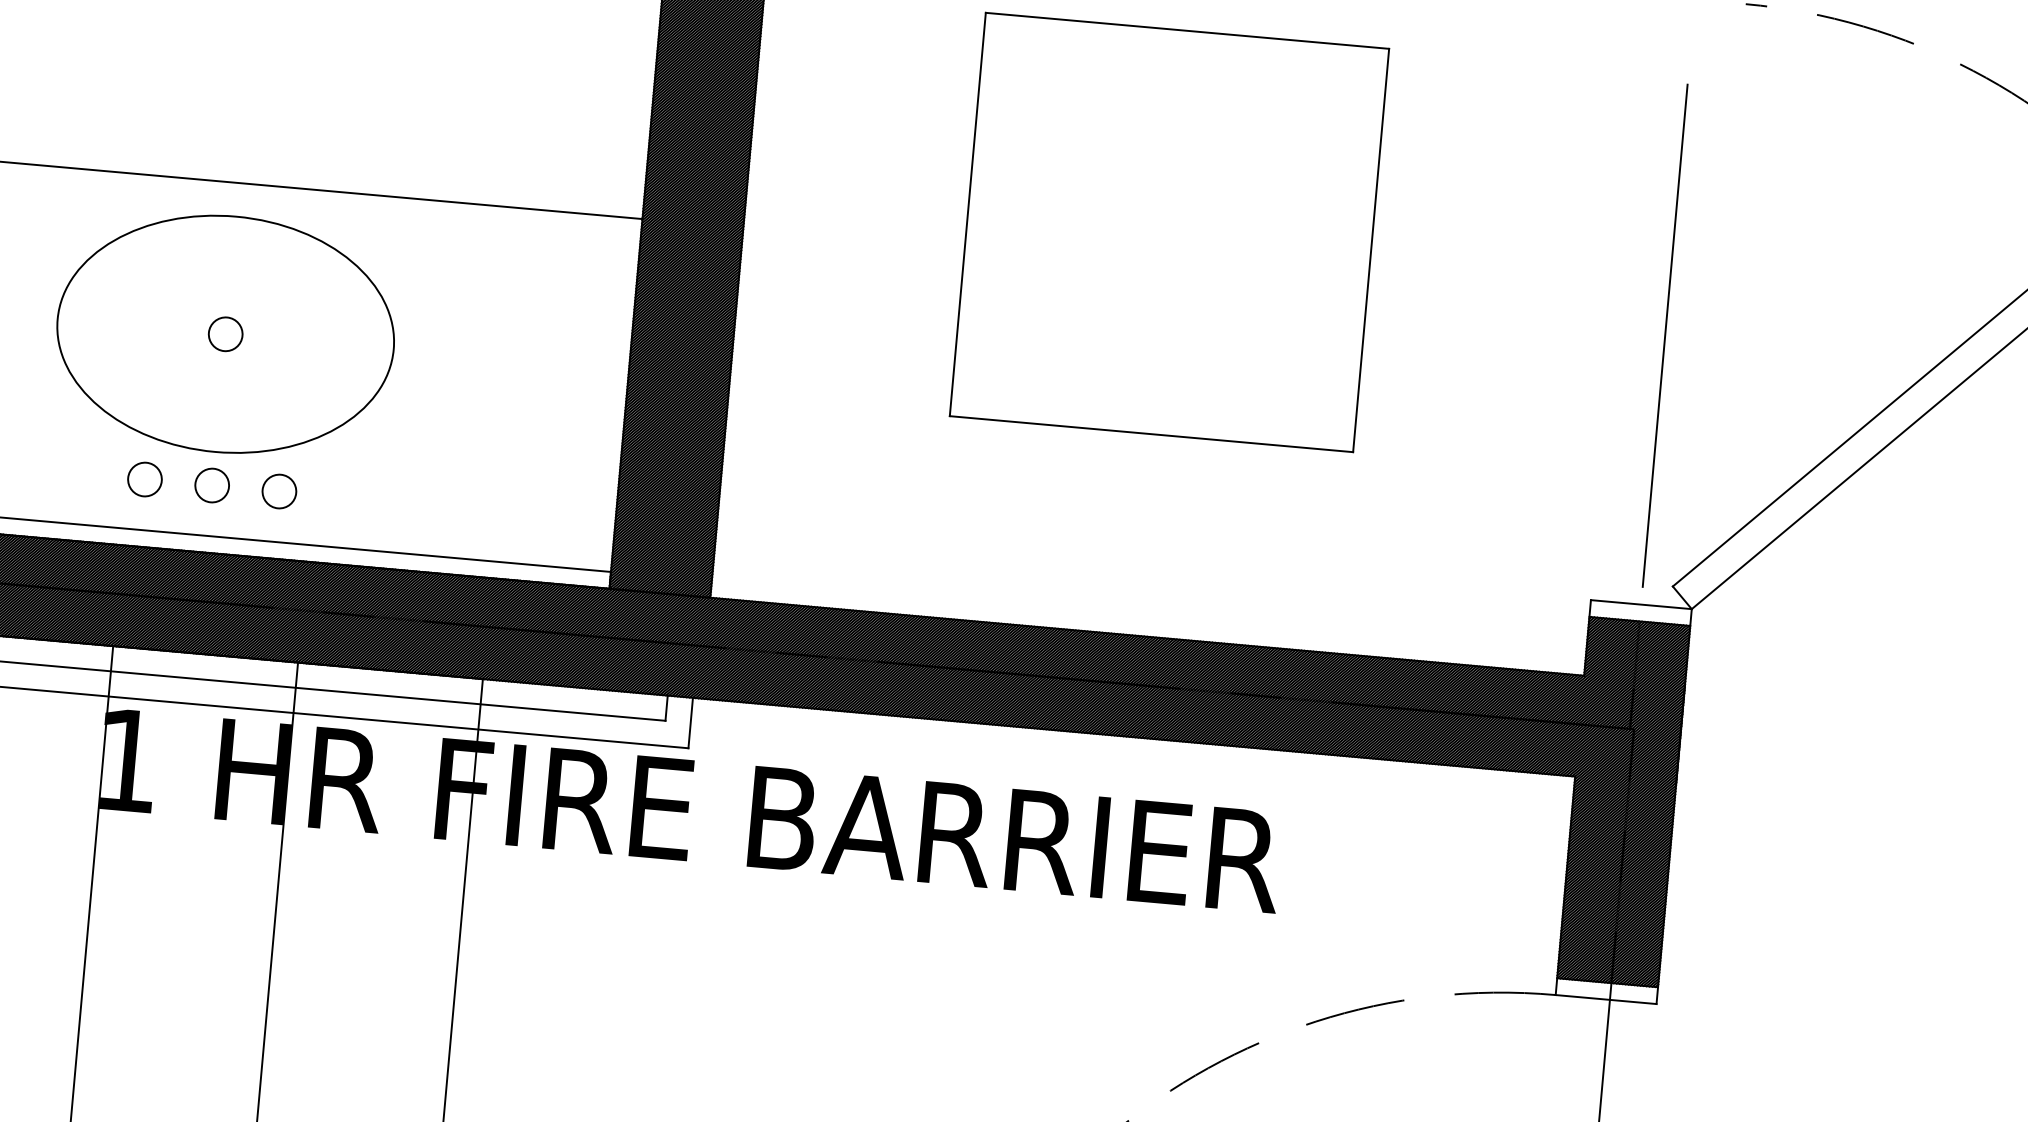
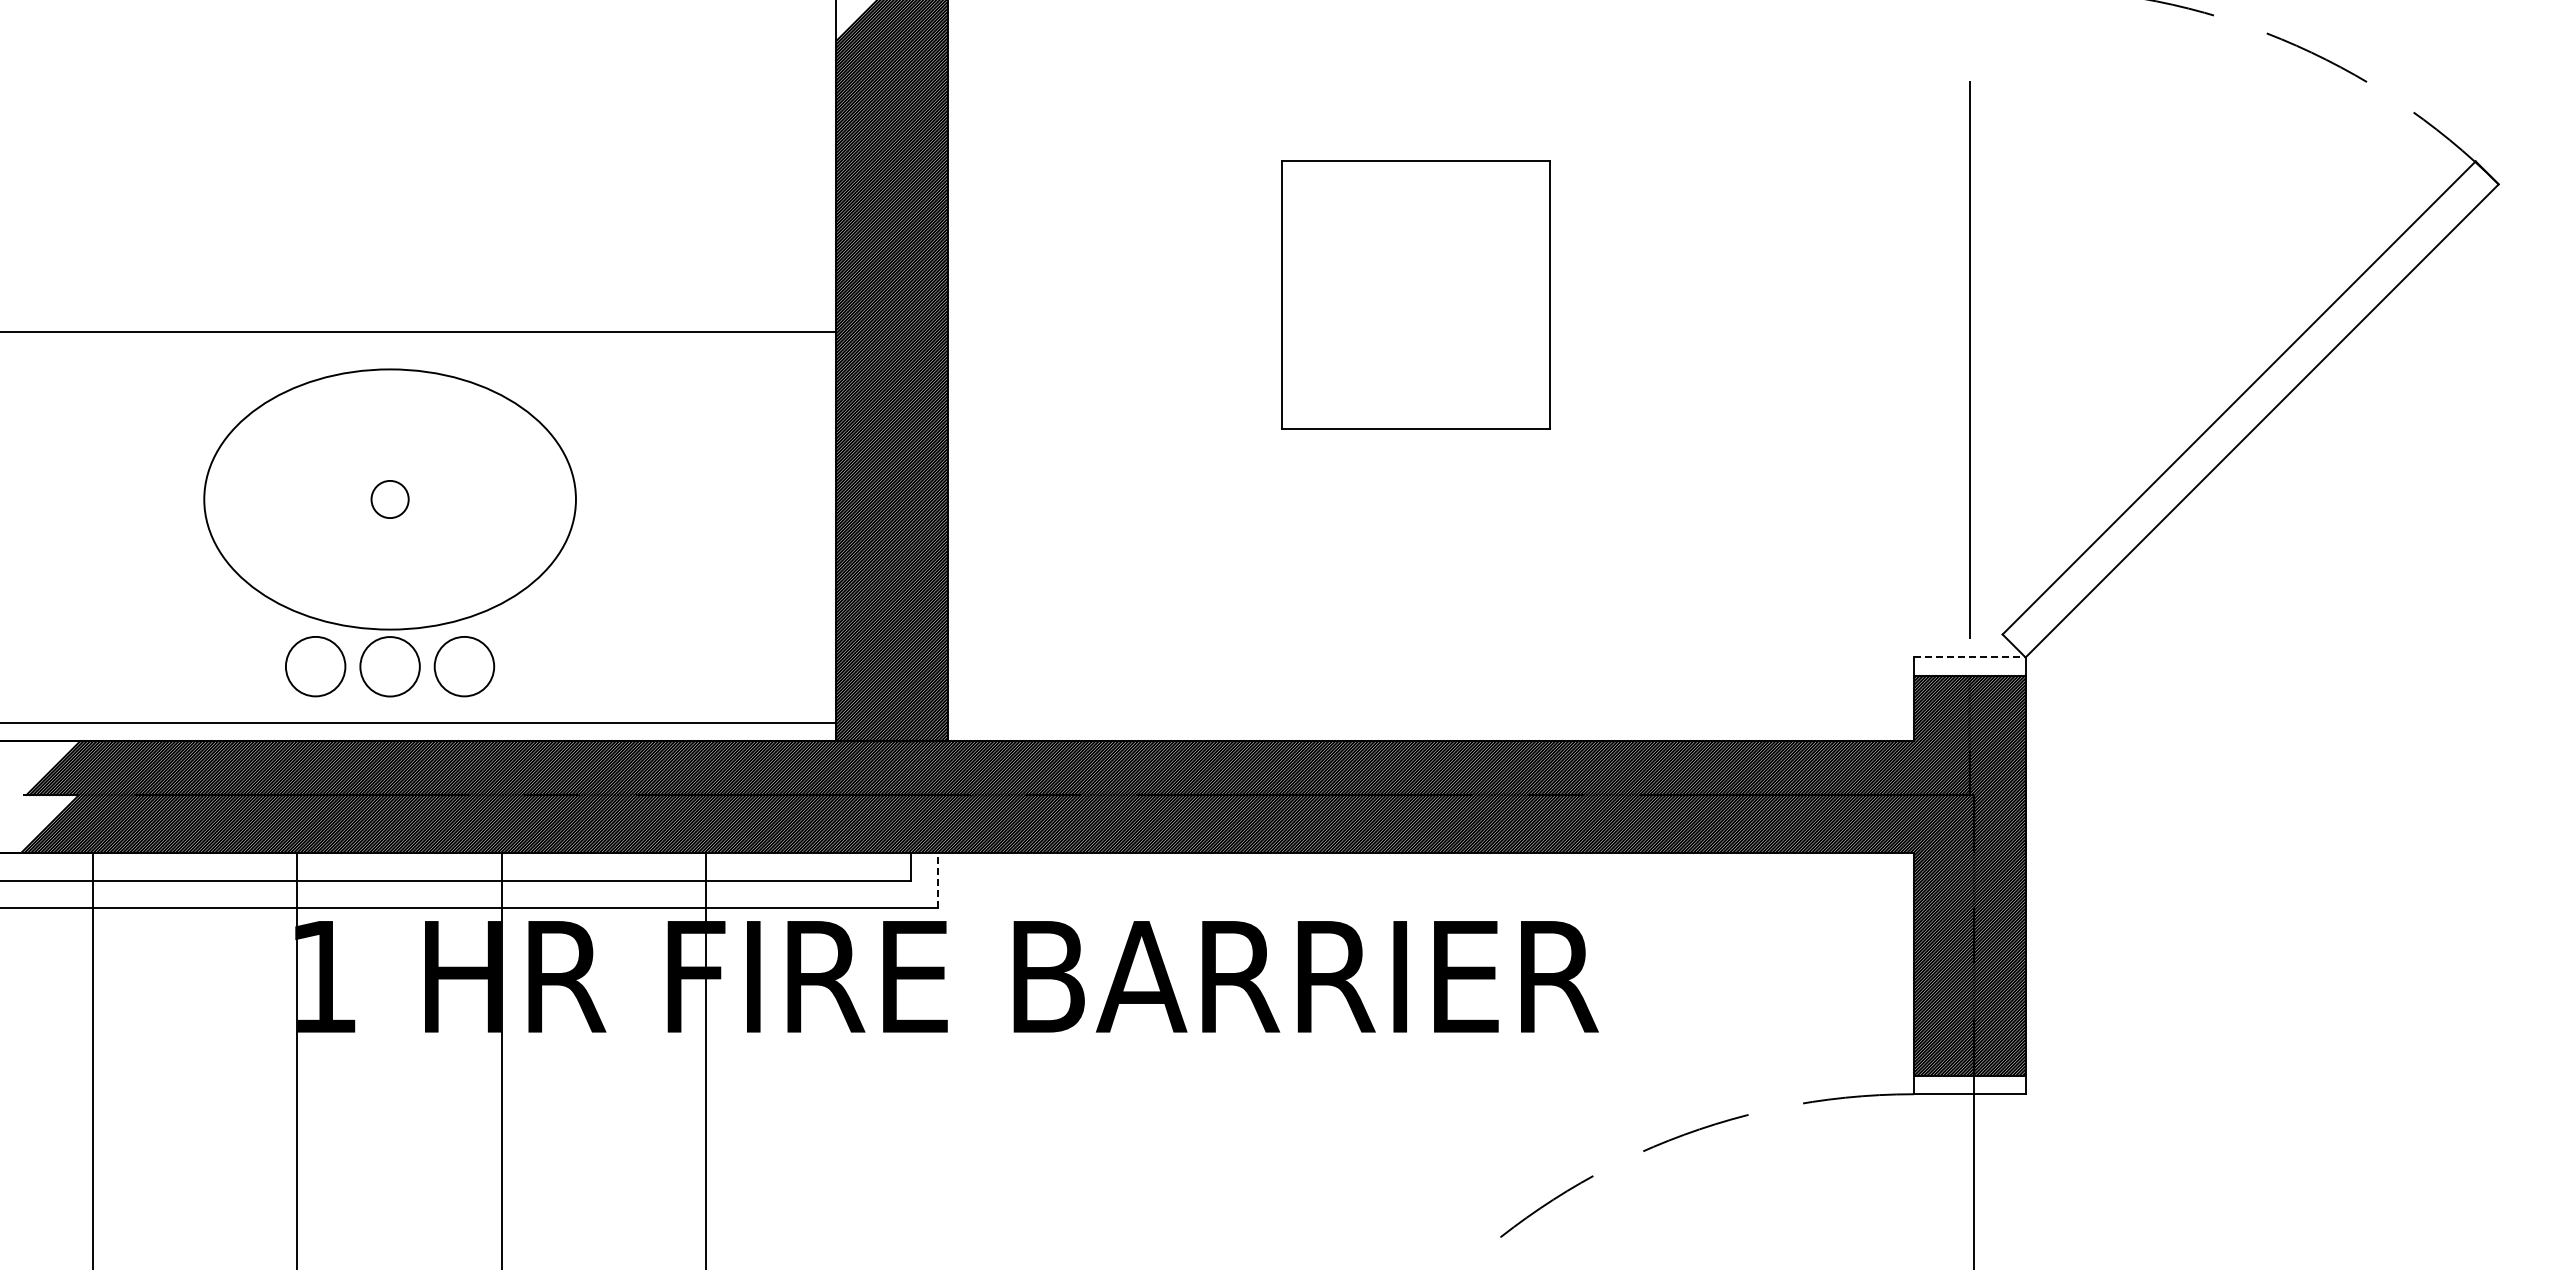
part: (1169, 231) -> (1415, 294), size x0.6
circle: (144, 479) -> (315, 666), size x1.6
circle: (211, 485) -> (389, 666), size x1.6
circle: (279, 491) -> (464, 666), size x1.6
line: (1641, 604) -> (1969, 657), solid -> dashed
line: (690, 723) -> (938, 880), solid -> dashed

